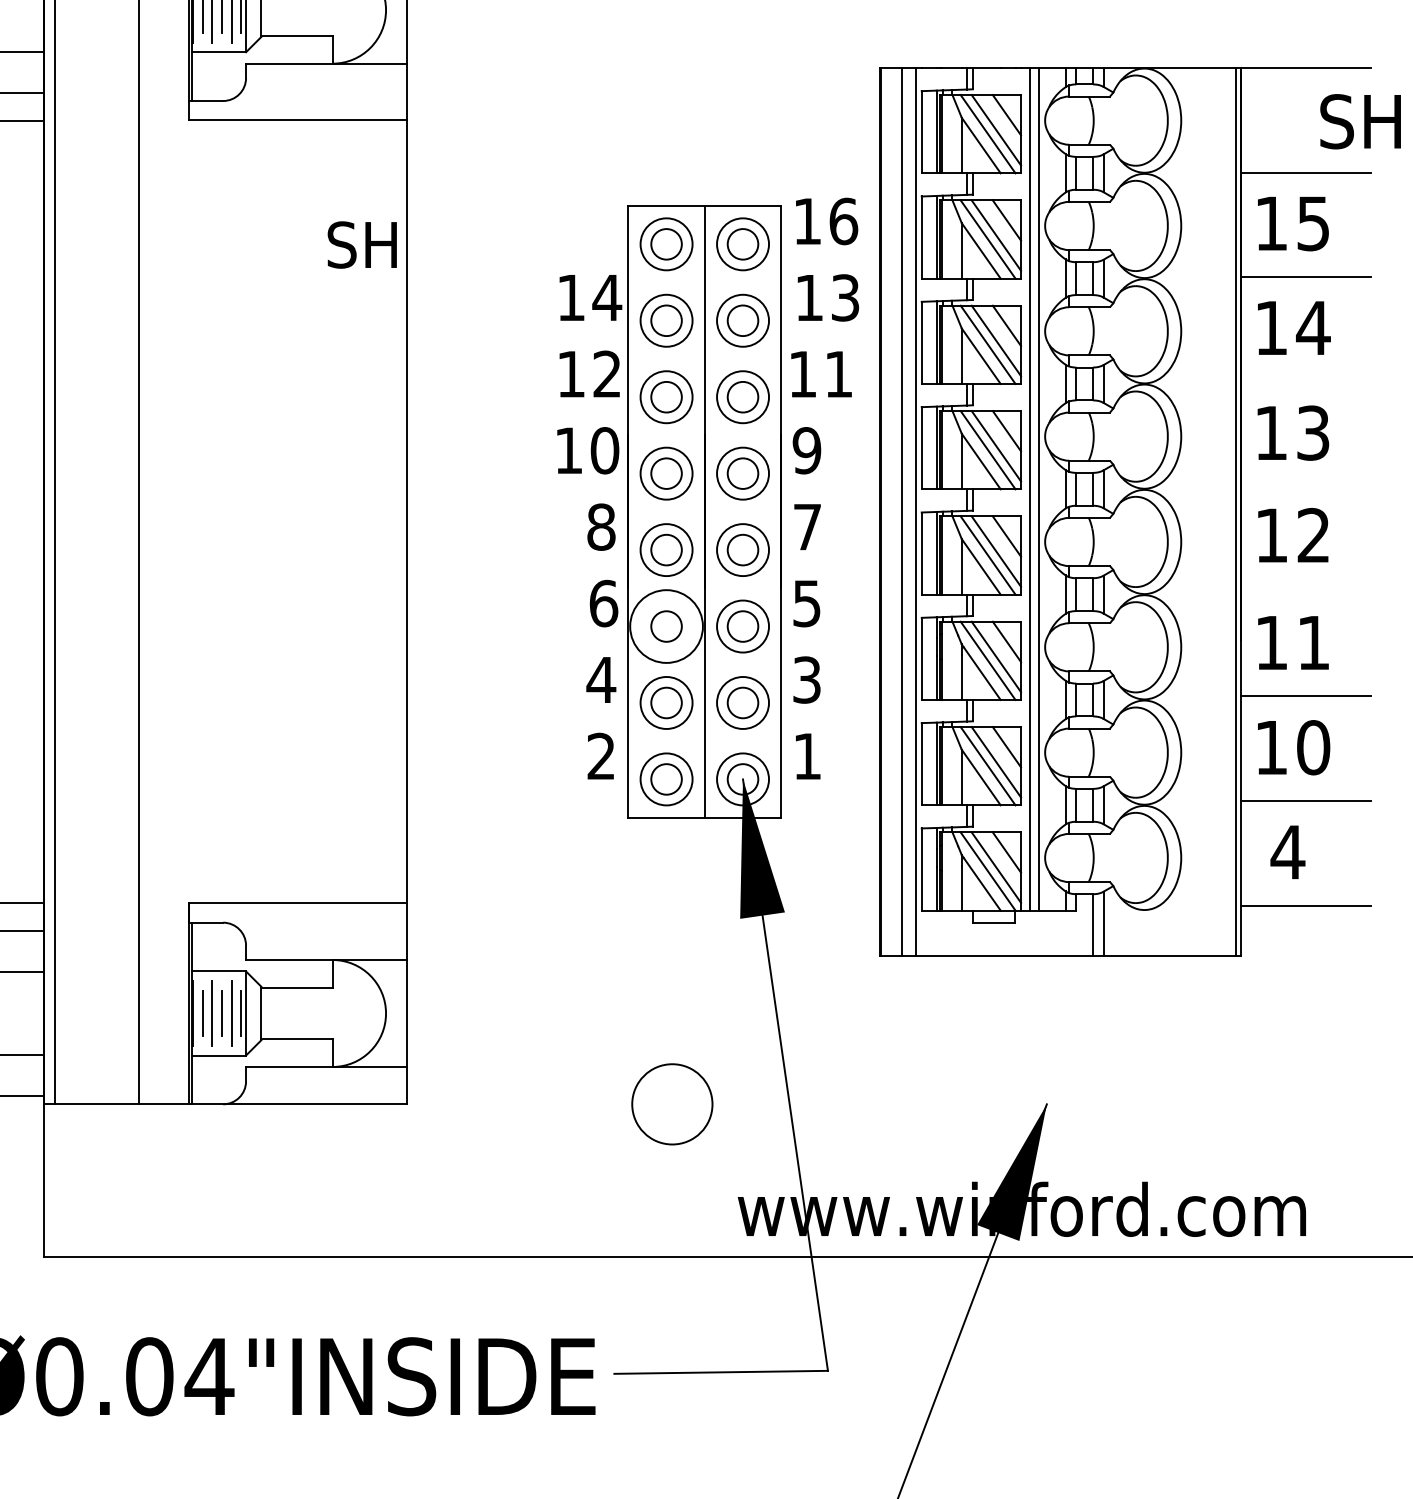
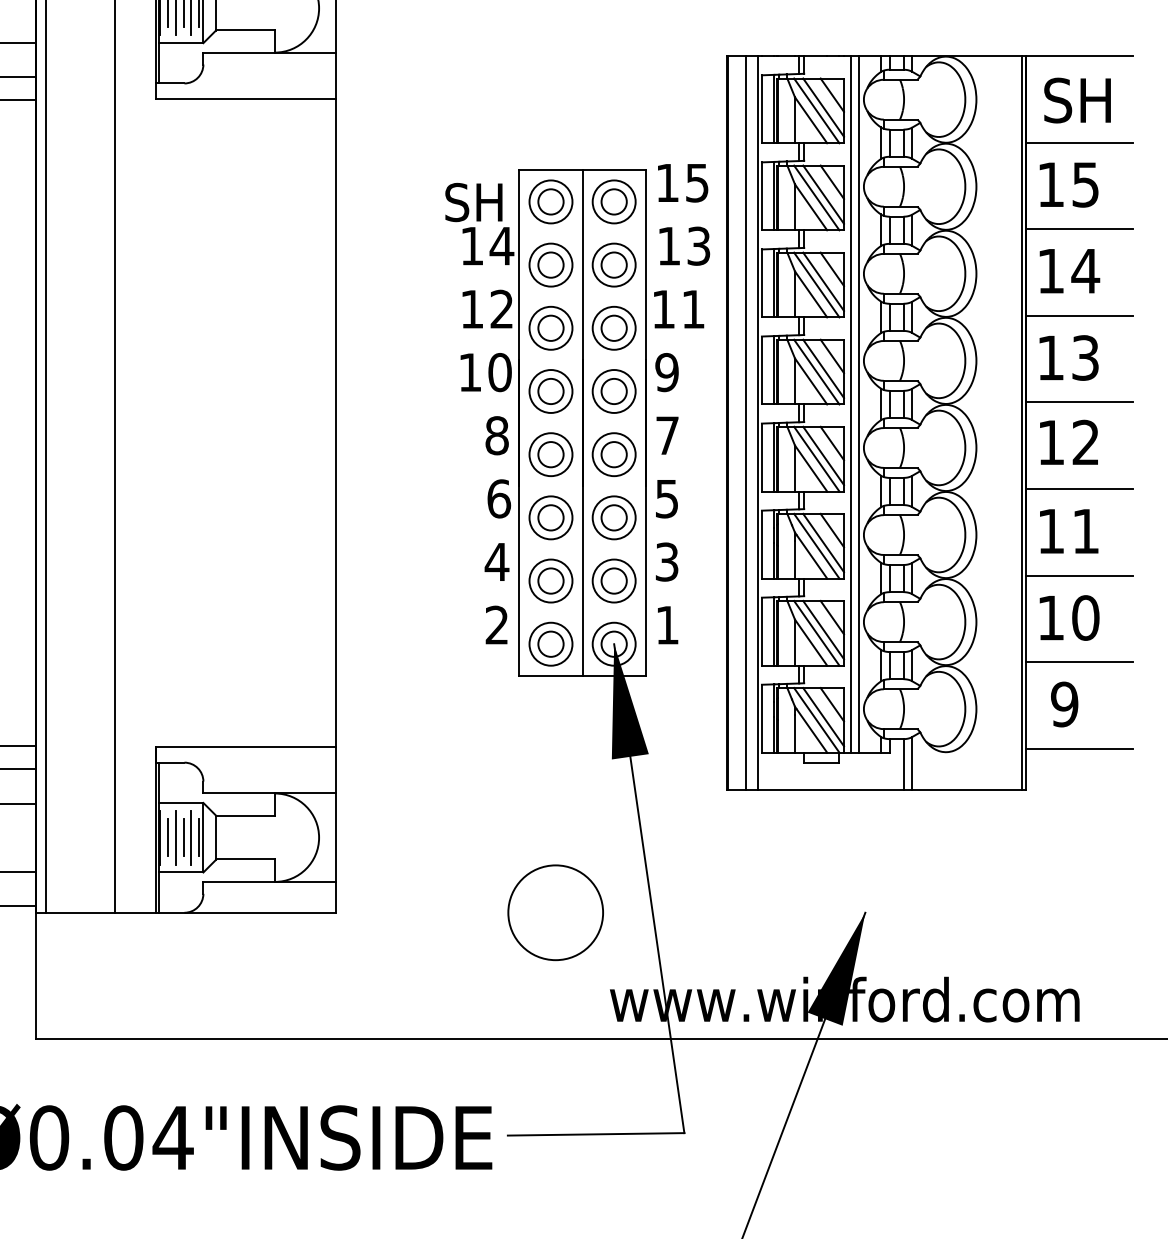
text: (1360, 121) -> (1077, 100), moved
text: (843, 221) -> (697, 183), 16 -> 15
text: (361, 244) -> (473, 202), moved
line: (1305, 382) -> (1079, 316), added
line: (1305, 486) -> (1079, 402), added
line: (1305, 591) -> (1079, 488), added
circle: (666, 626) -> (550, 517), size x0.71
text: (1287, 852) -> (1064, 704), 4 -> 9
circle: (672, 1104) -> (555, 912), size x1.43

